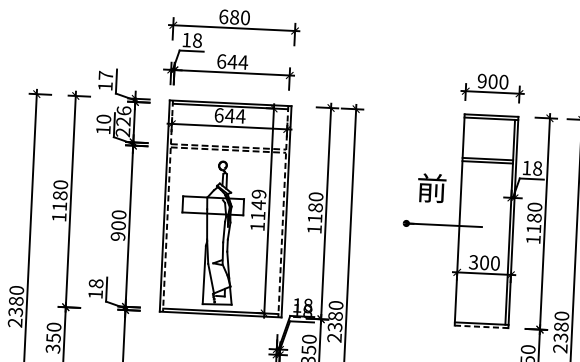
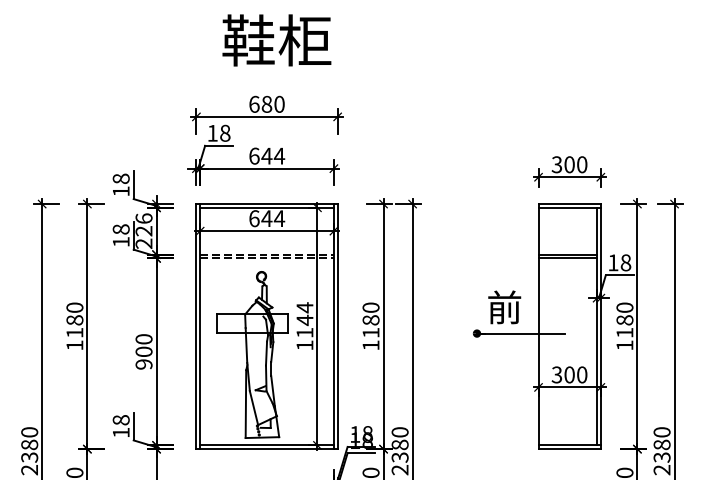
text: (105, 75) -> (120, 178), 17 -> 18
text: (481, 80) -> (556, 164), 900 -> 300
text: (104, 119) -> (121, 229), 10 -> 18
text: (431, 188) -> (504, 307), moved
text: (258, 193) -> (304, 307), 1149 -> 1144
line: (168, 206) -> (200, 326), dashed -> solid
line: (282, 211) -> (333, 326), dashed -> solid
line: (481, 327) -> (569, 449), dashed -> solid

